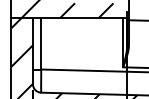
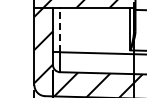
line: (41, 43) -> (60, 29), solid -> dashed

